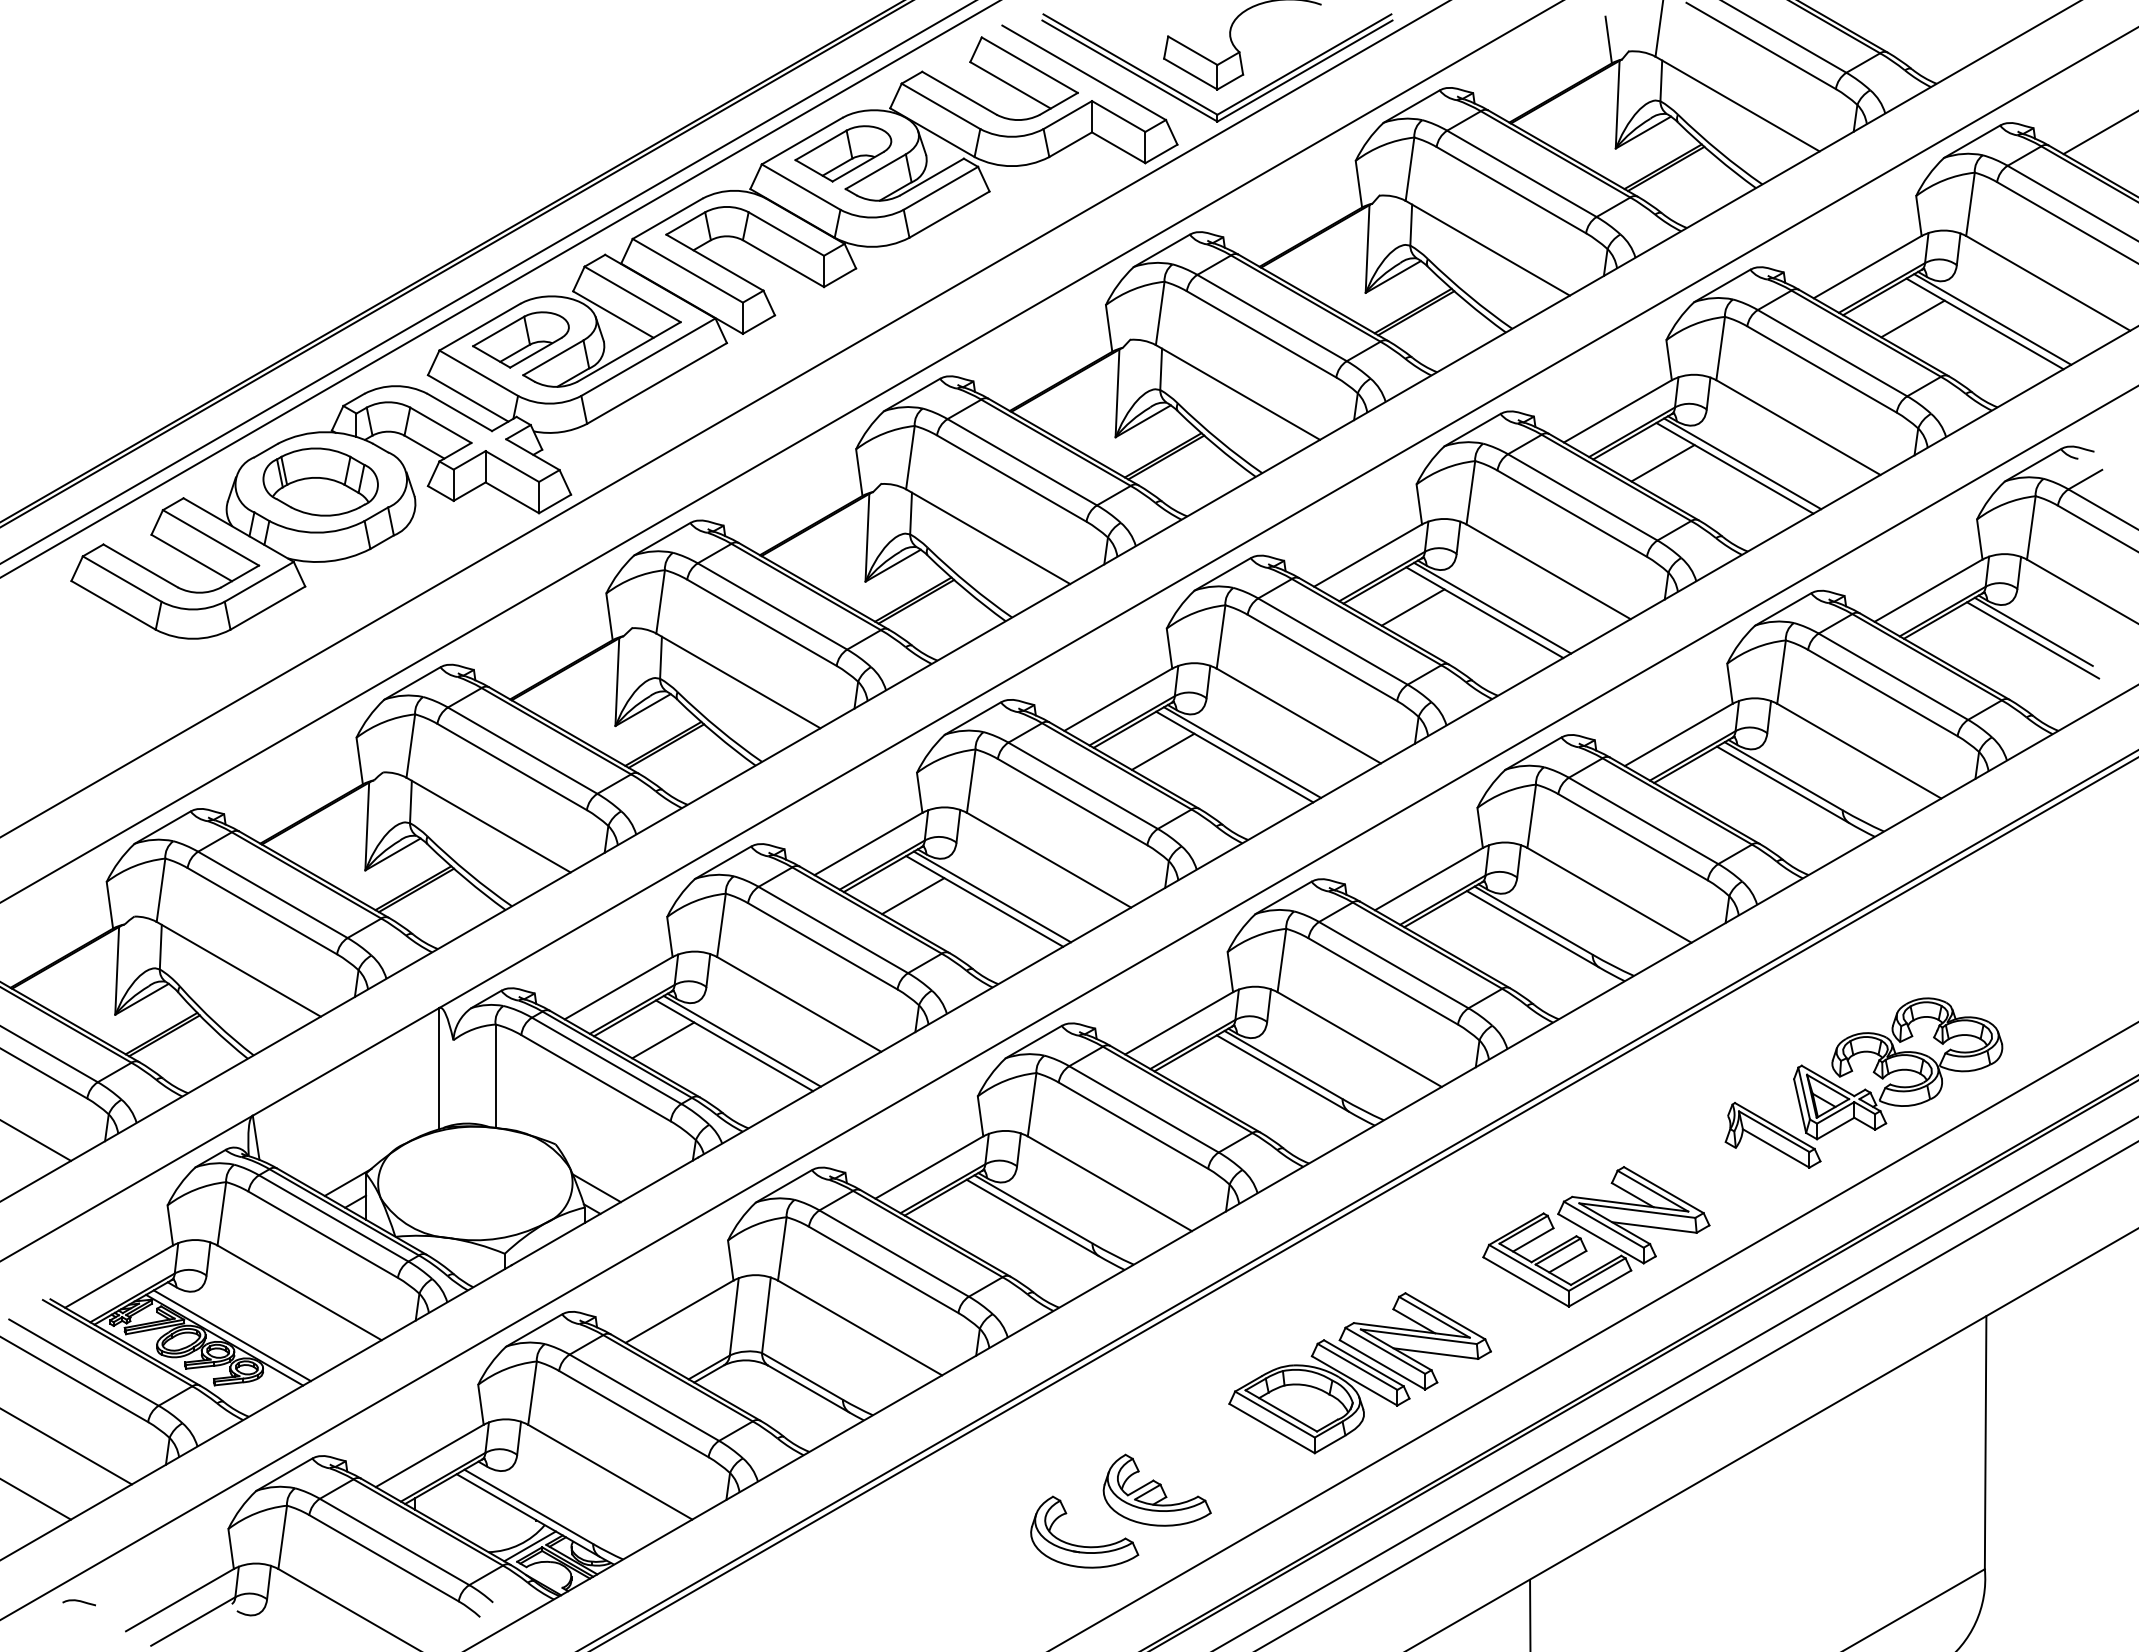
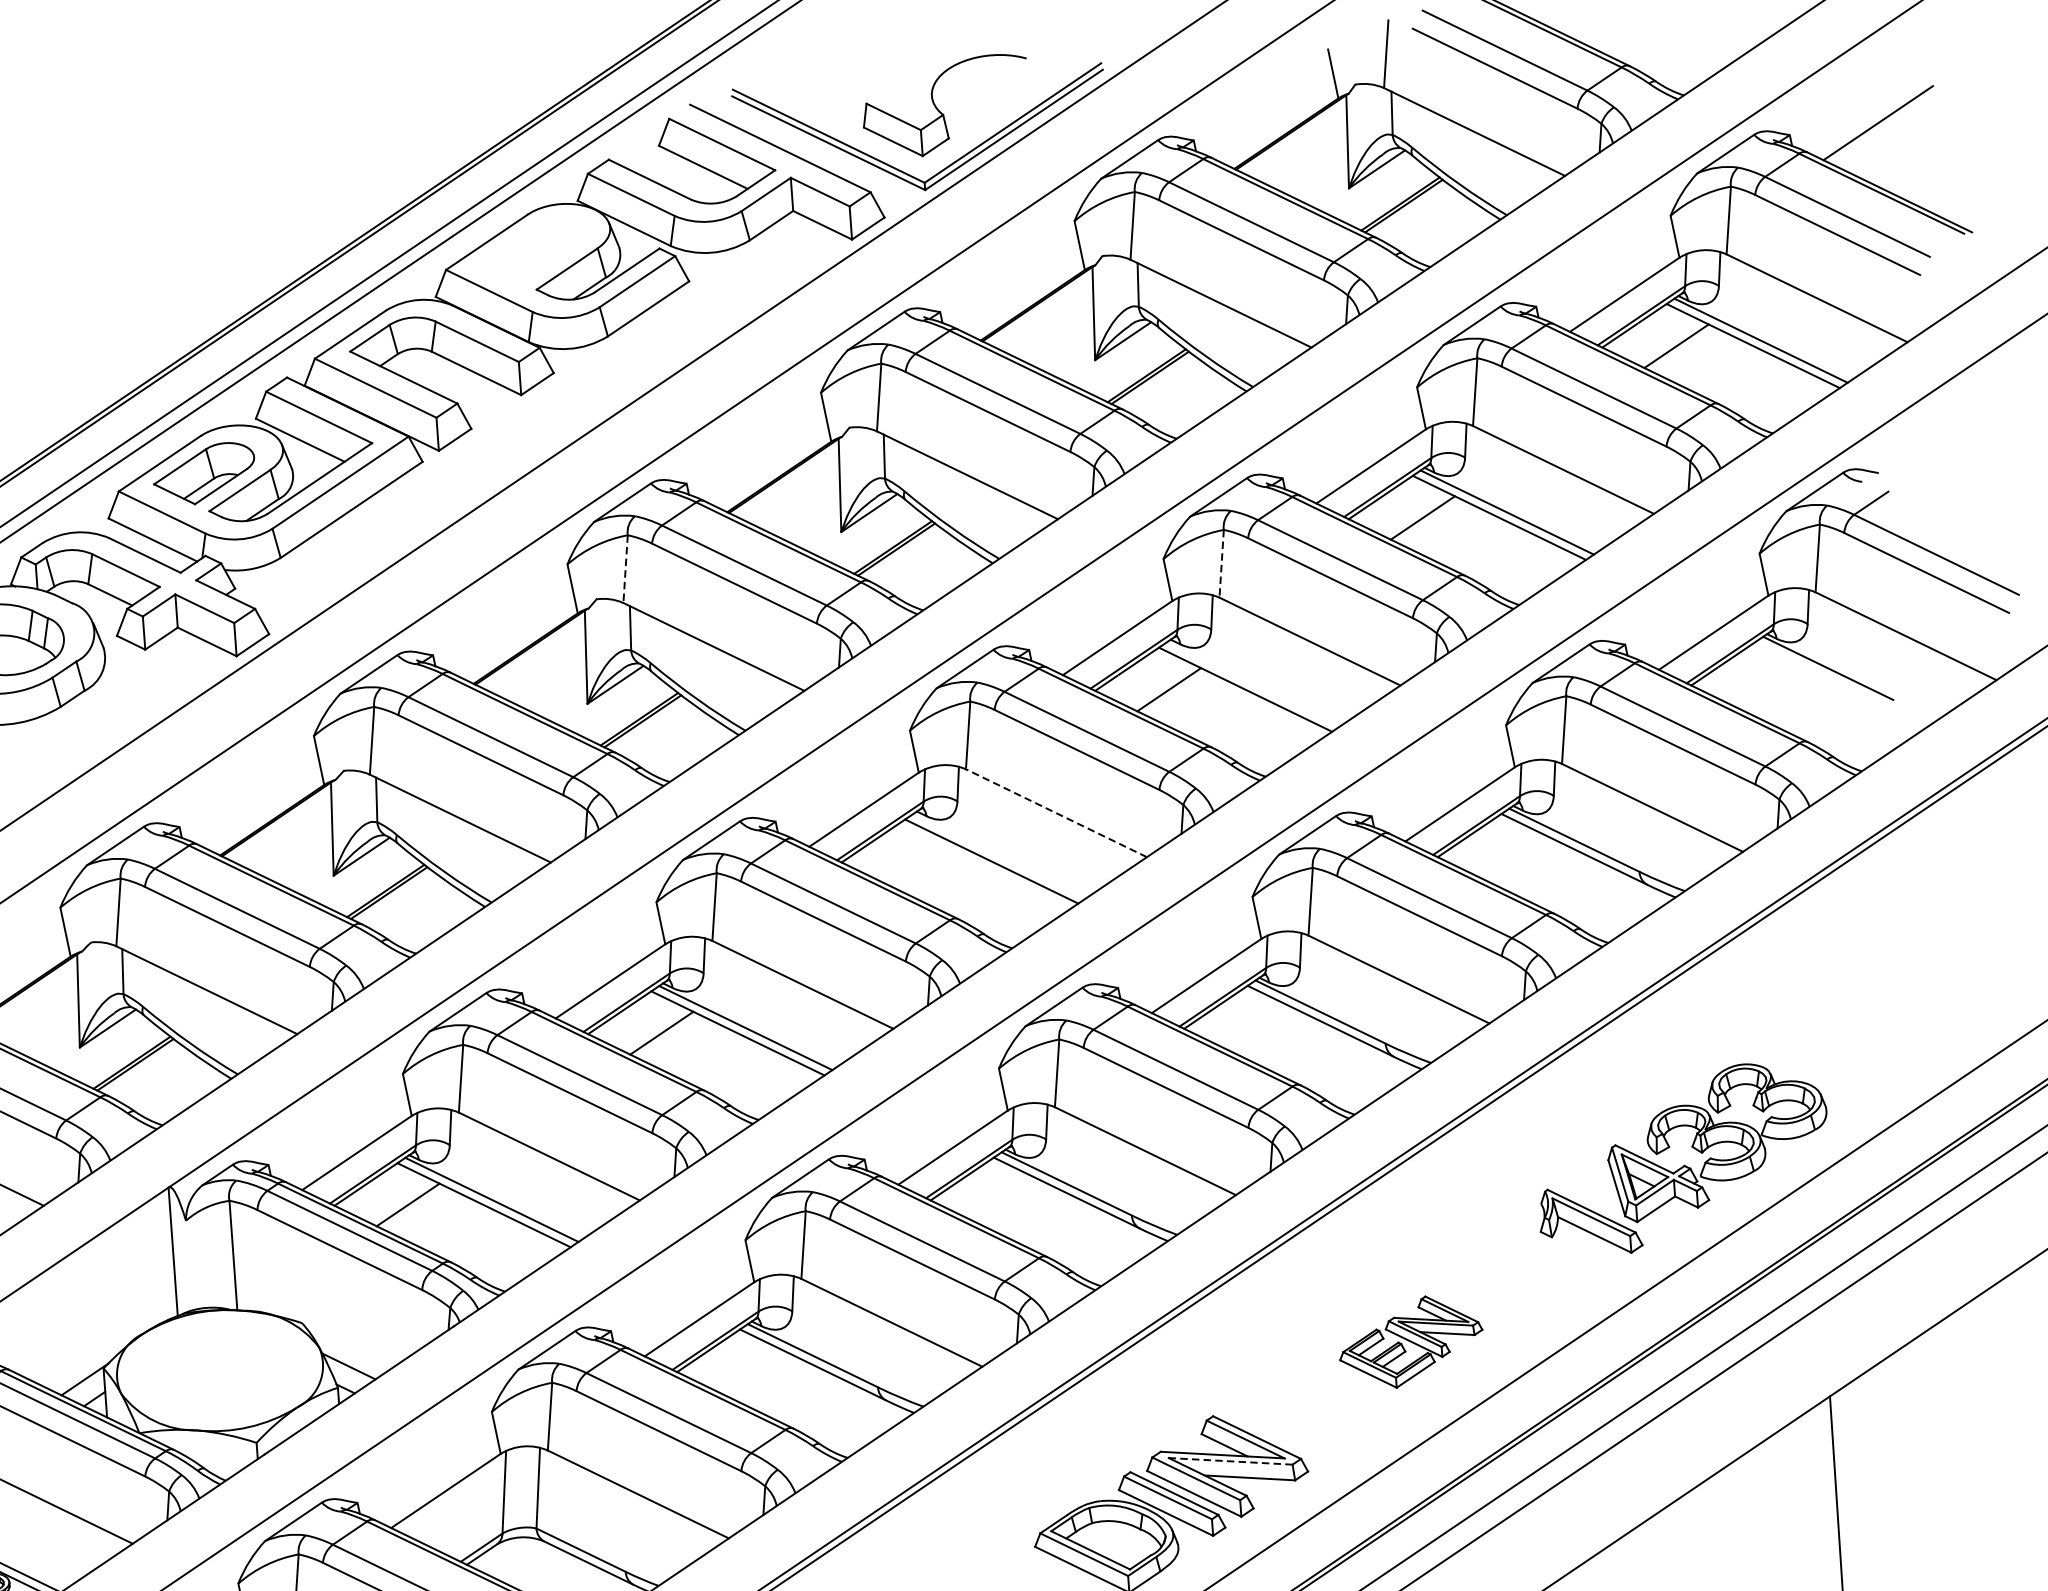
part: (843, 153) -> (531, 252), removed
line: (910, 457) -> (625, 568), solid -> dashed
line: (1470, 492) -> (1221, 563), solid -> dashed
line: (1492, 607) -> (1253, 683), removed
line: (2033, 640) -> (1828, 677), removed
line: (1298, 716) -> (1056, 813), solid -> dashed
line: (1162, 751) -> (914, 861), removed
line: (1242, 752) -> (999, 856), removed
part: (1596, 1236) -> (1411, 1341), size x0.6
line: (1418, 1336) -> (1230, 1461), solid -> dashed

